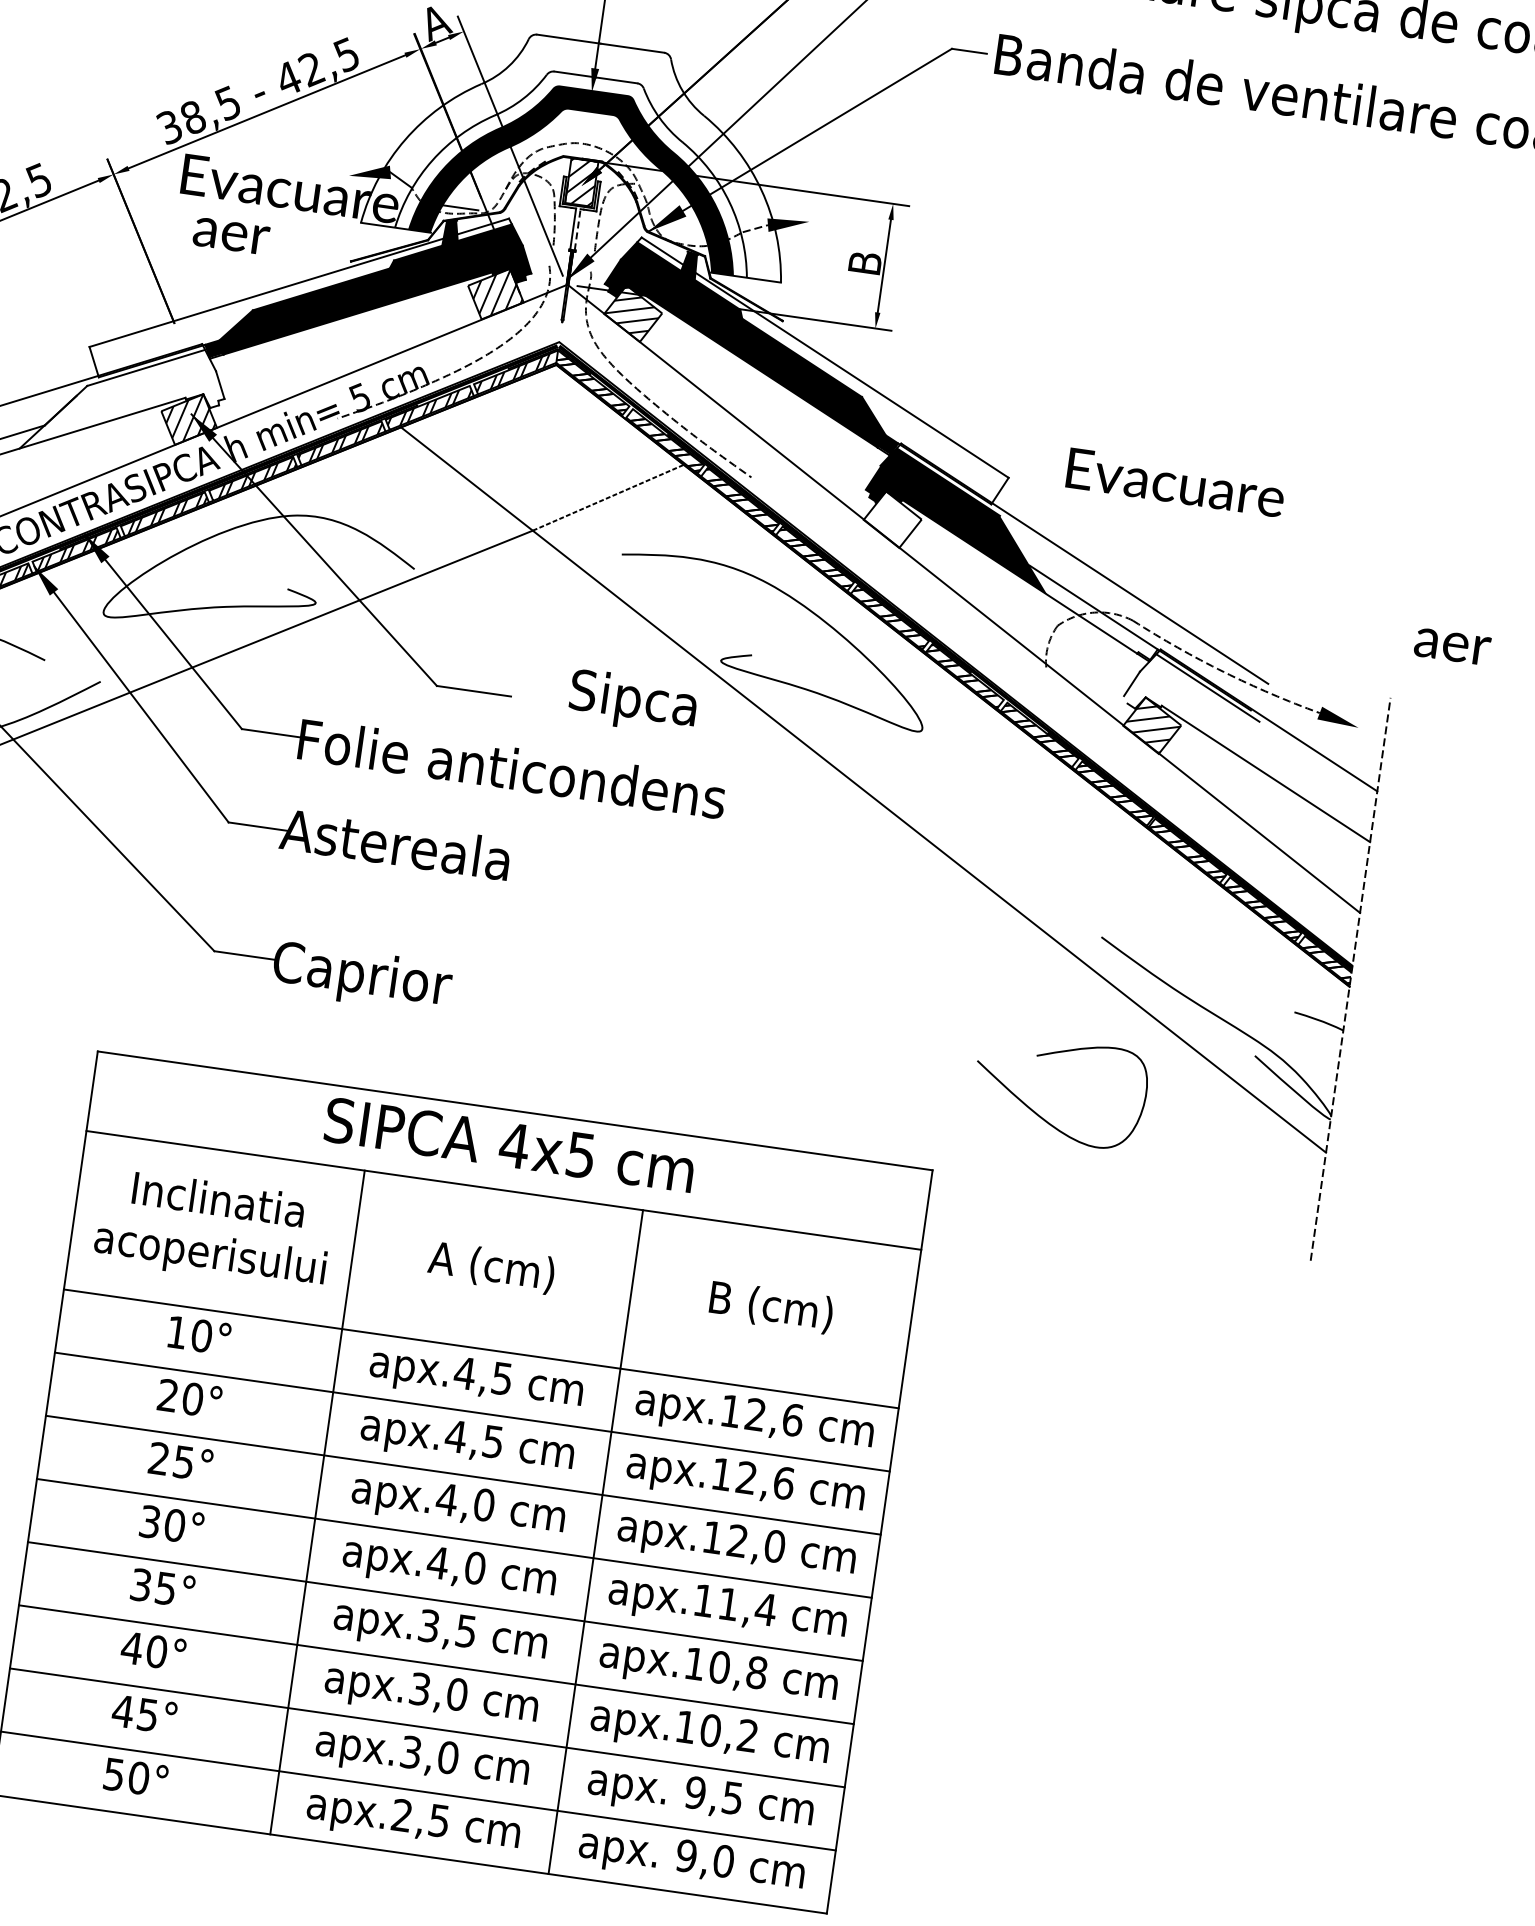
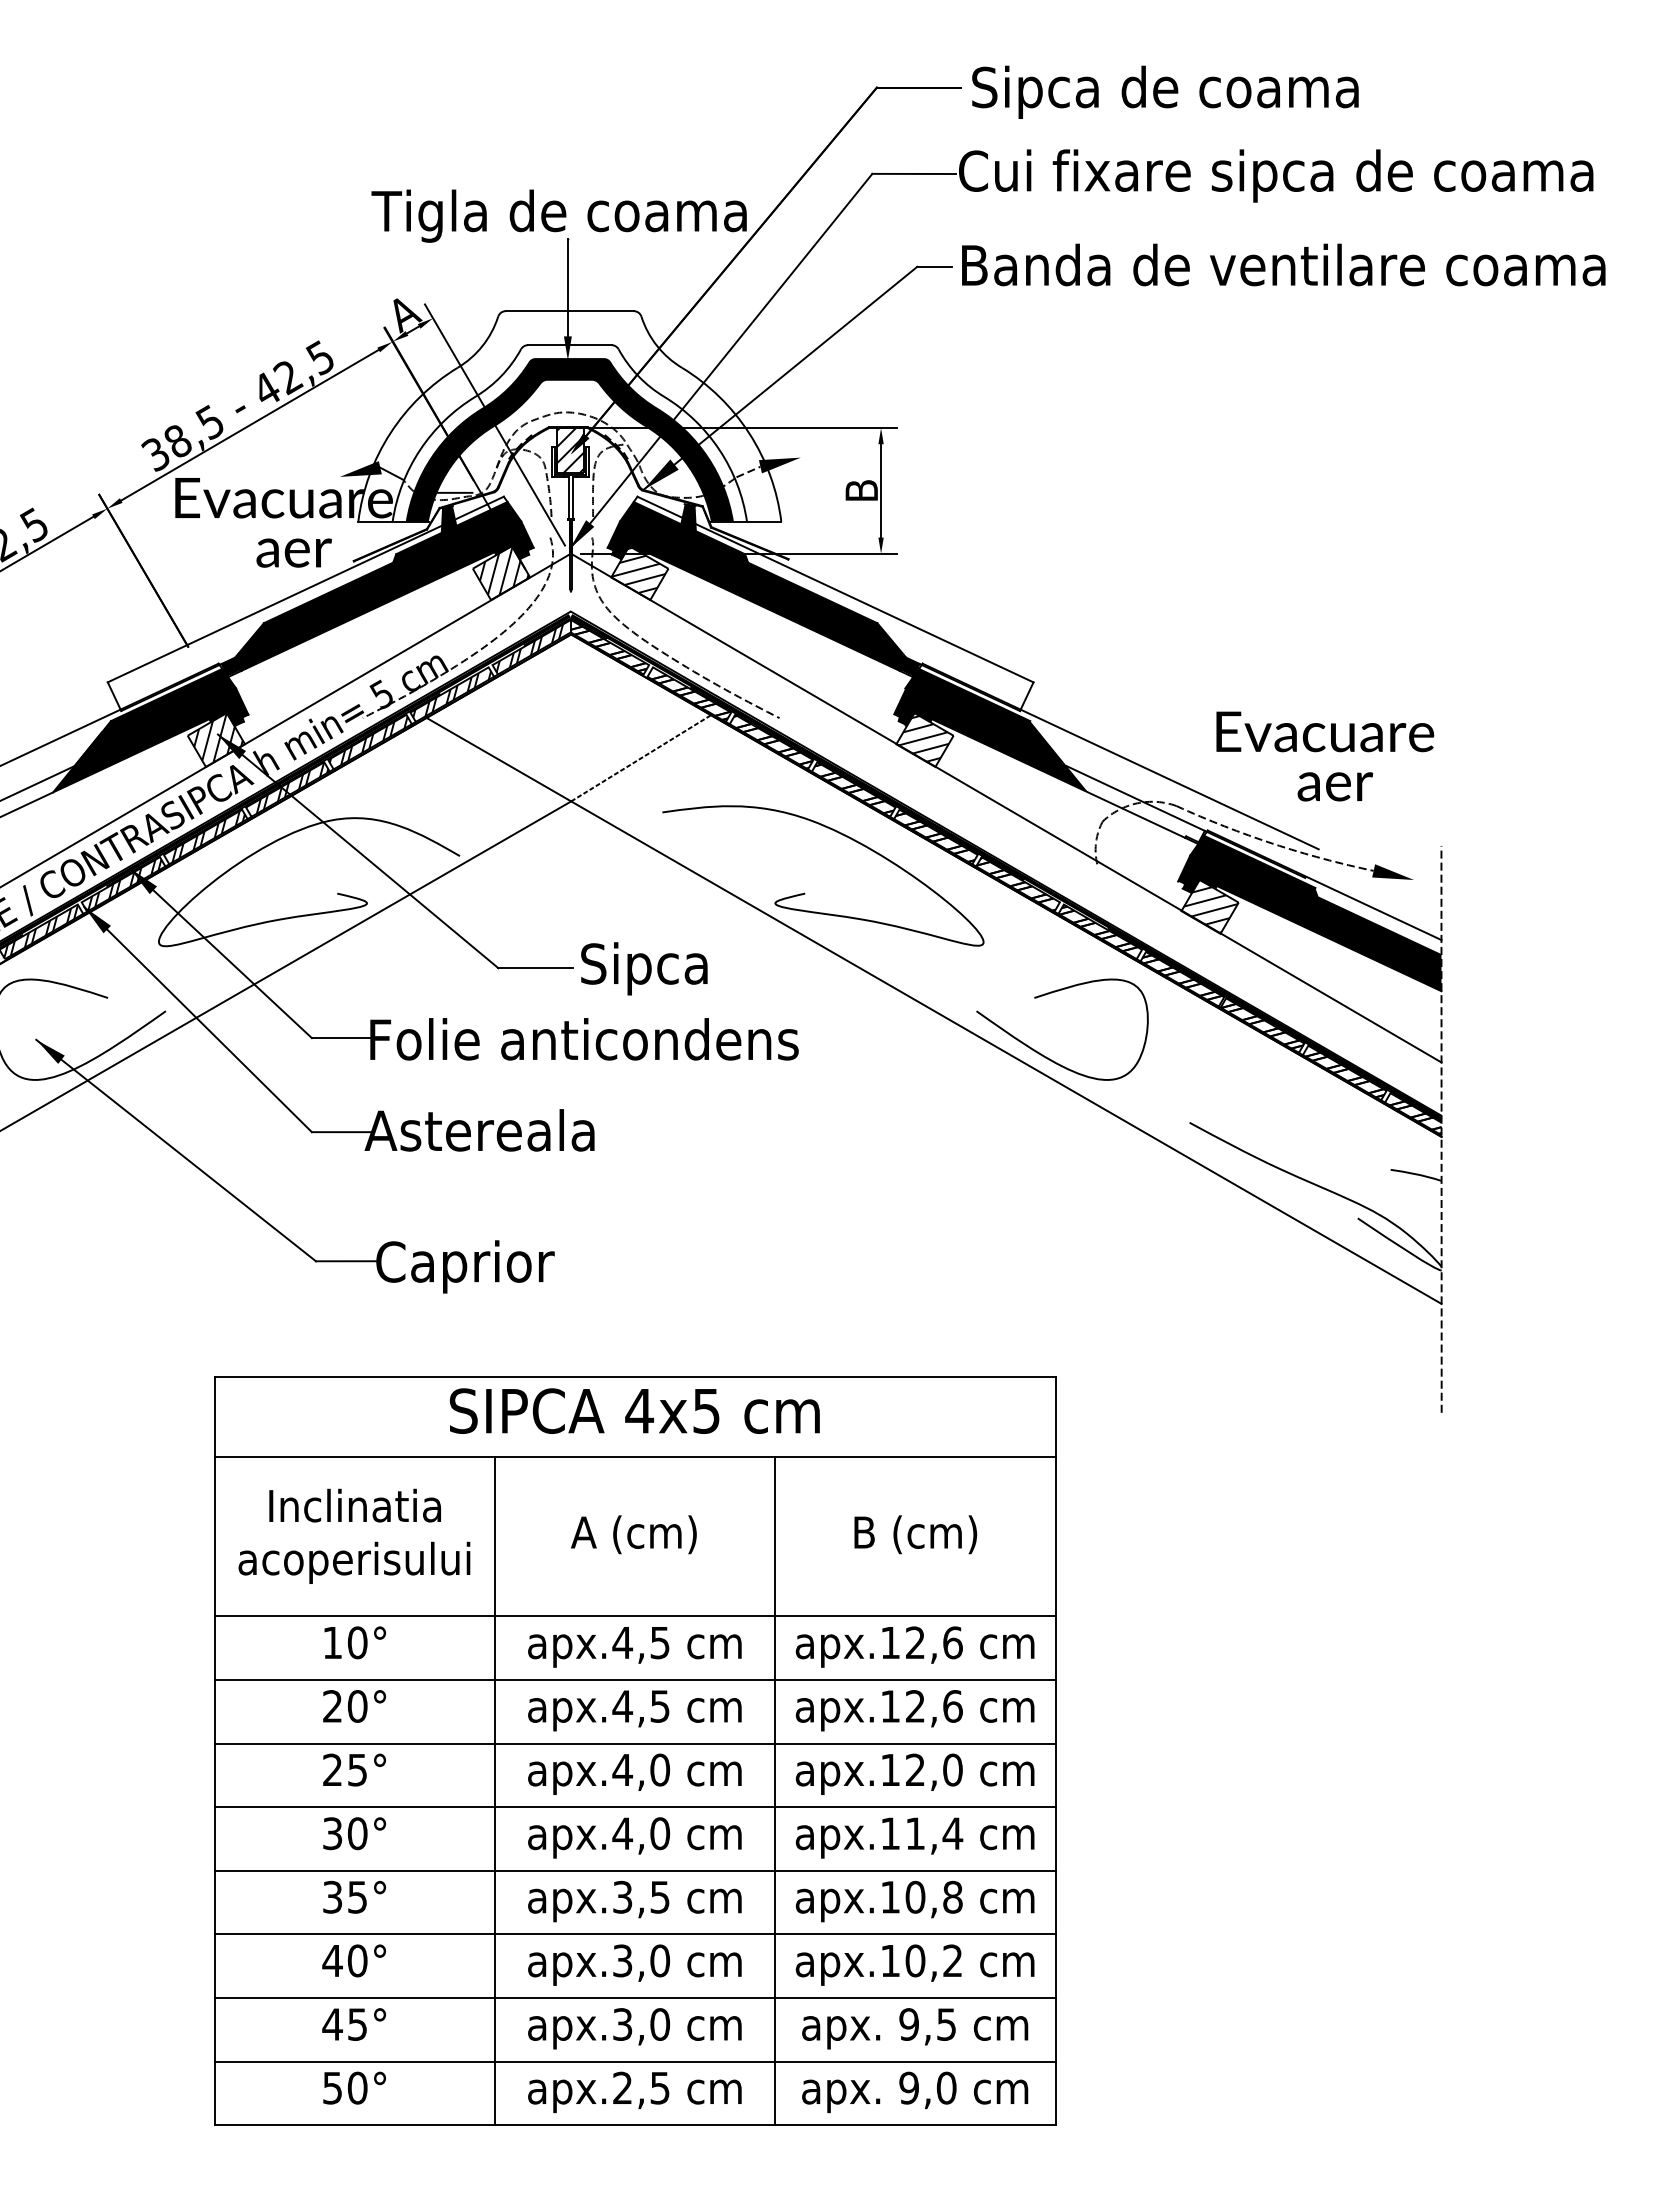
line: (577, 230) -> (573, 498), dashed -> solid
text: (230, 235) -> (293, 552), moved
fill: (125, 400) -> (150, 730), added
text: (1176, 482) -> (1325, 731), moved
hatch: (891, 518) -> (923, 738), added
text: (1452, 646) -> (1335, 786), moved
text: (633, 702) -> (644, 968), moved
fill: (1250, 746) -> (1309, 913), added
curve: (1042, 1116) -> (1048, 1057), moved

